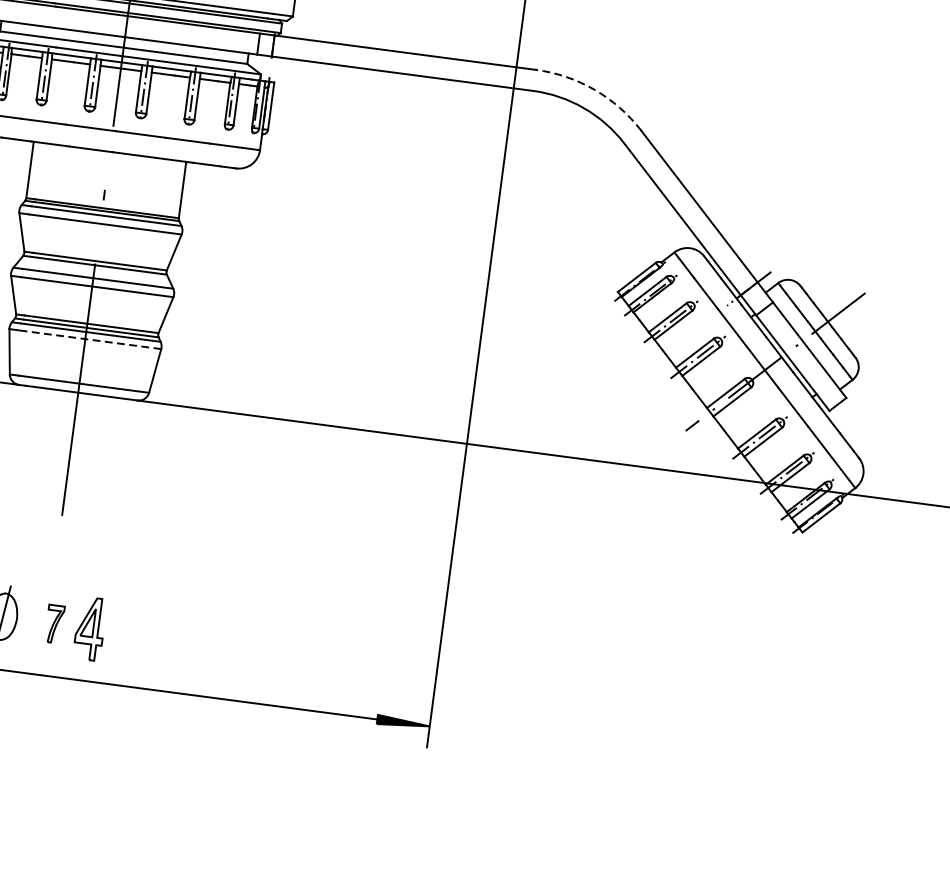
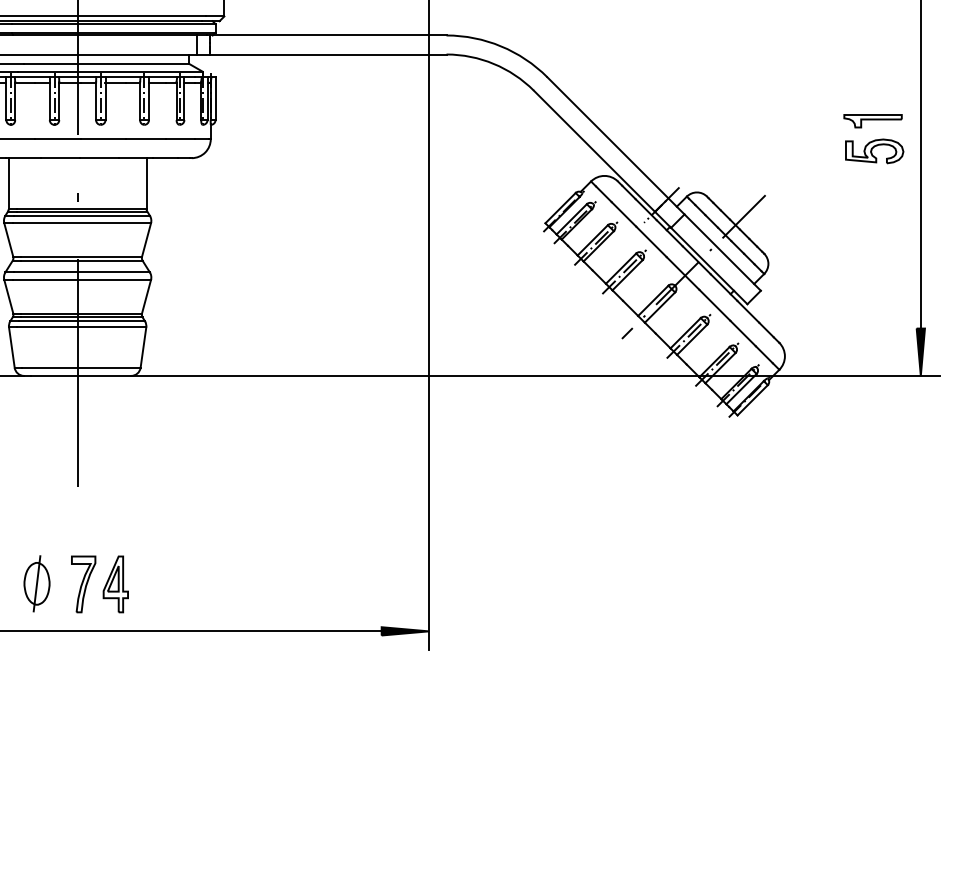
arc: (595, 90) -> (501, 46), dashed -> solid
line: (89, 339) -> (81, 327), dashed -> solid
part: (54, 624) -> (83, 584), size x1.67

